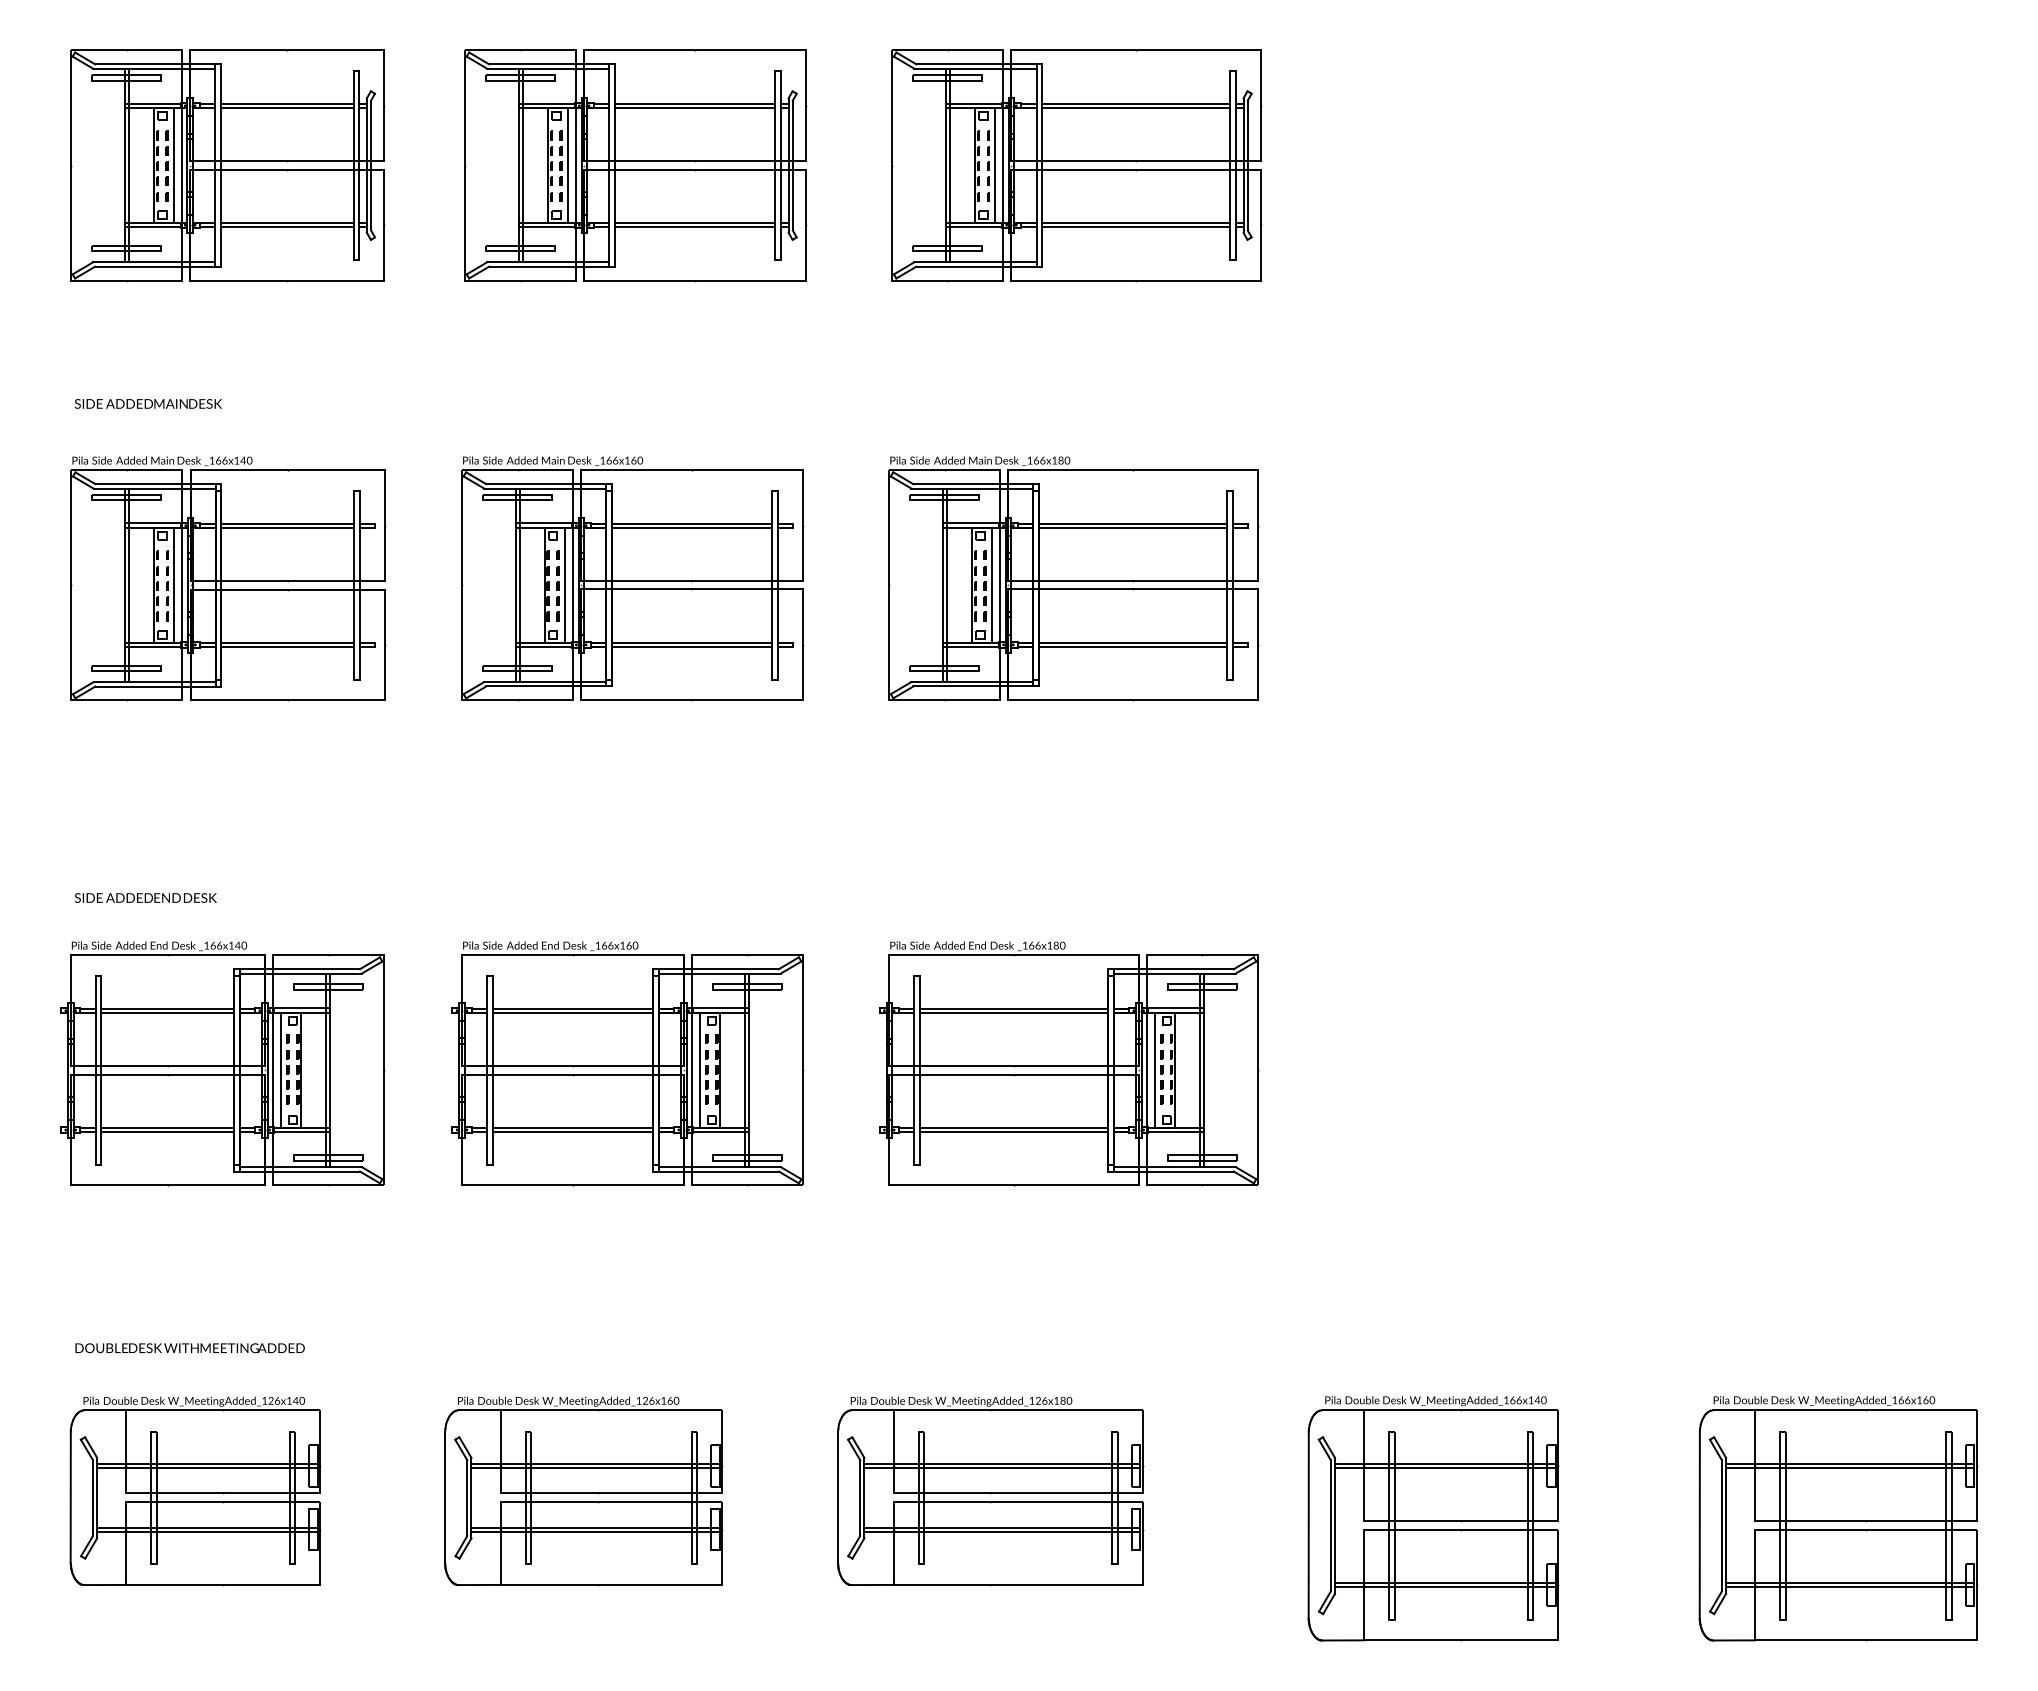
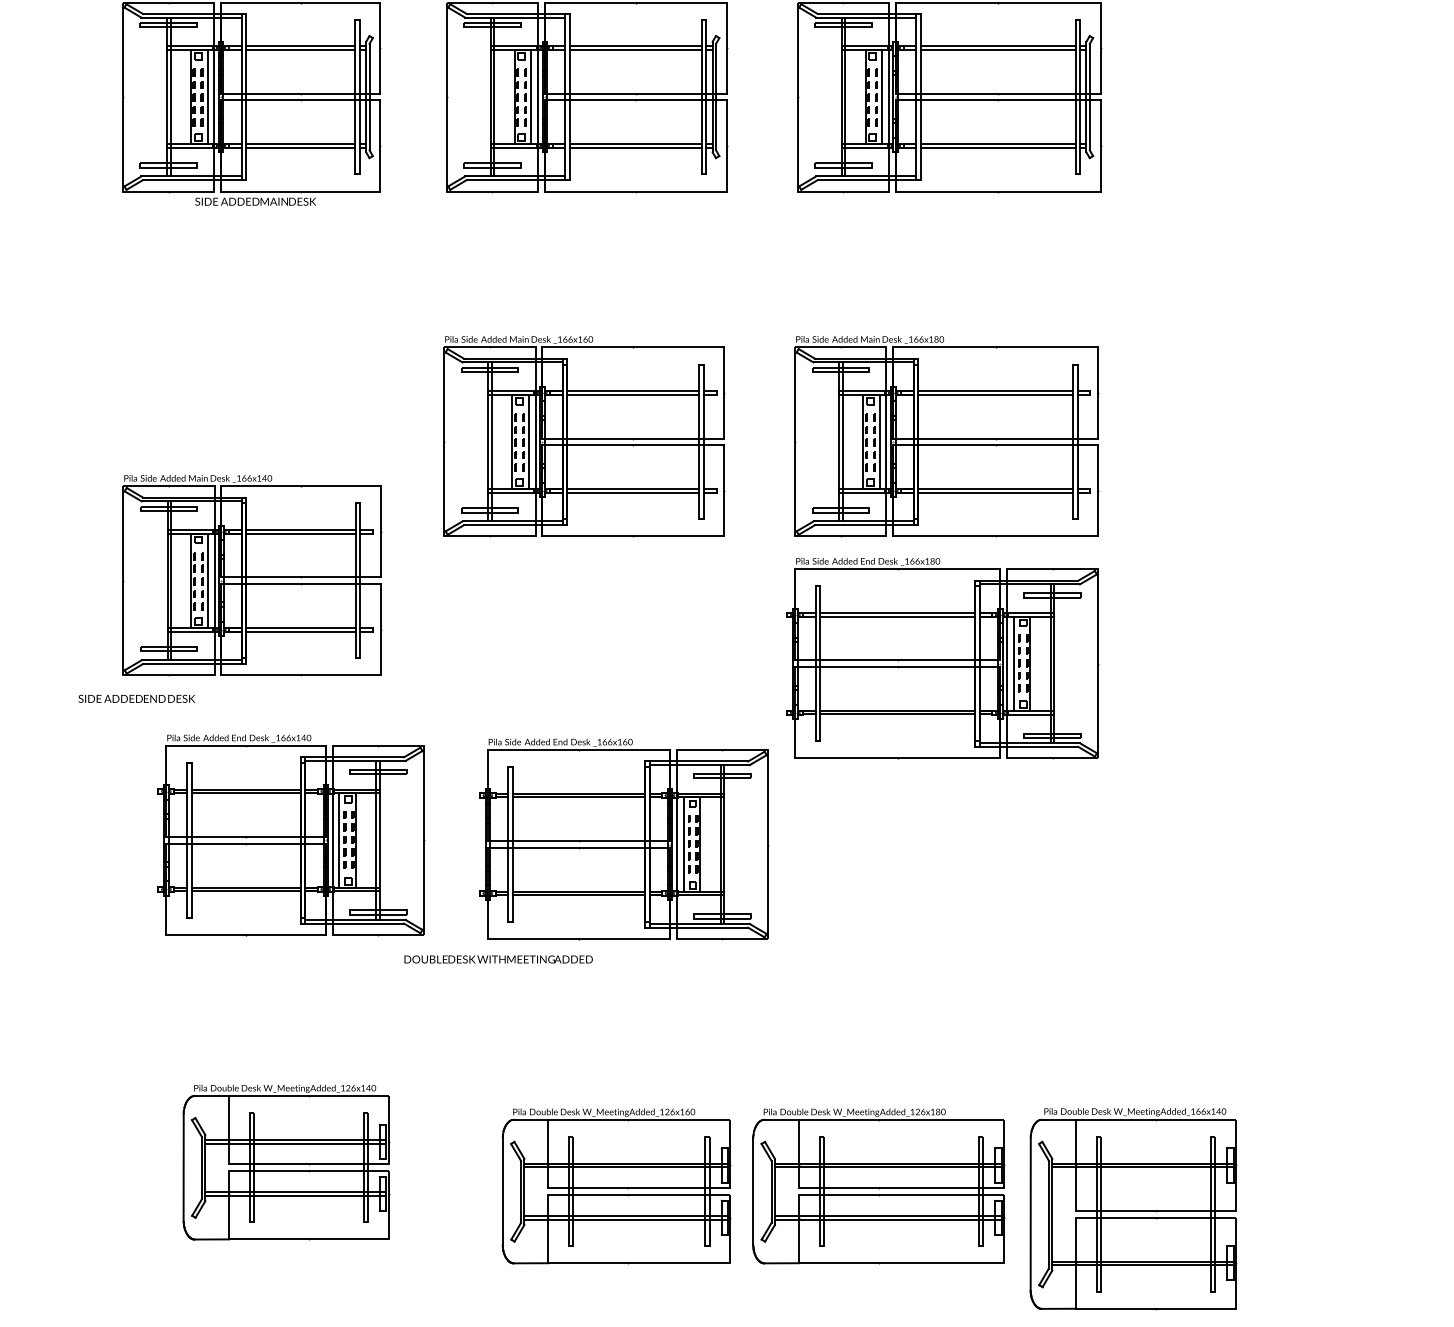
text: (147, 403) -> (254, 201), moved
part: (228, 578) -> (252, 575), moved
text: (145, 897) -> (136, 698), moved
part: (222, 1063) -> (291, 834), moved
part: (627, 1063) -> (623, 838), moved
part: (1069, 1063) -> (943, 658), moved
text: (189, 1348) -> (498, 959), moved
part: (195, 1491) -> (286, 1162), moved
part: (583, 1491) -> (616, 1186), moved
part: (1433, 1518) -> (1133, 1208), moved

